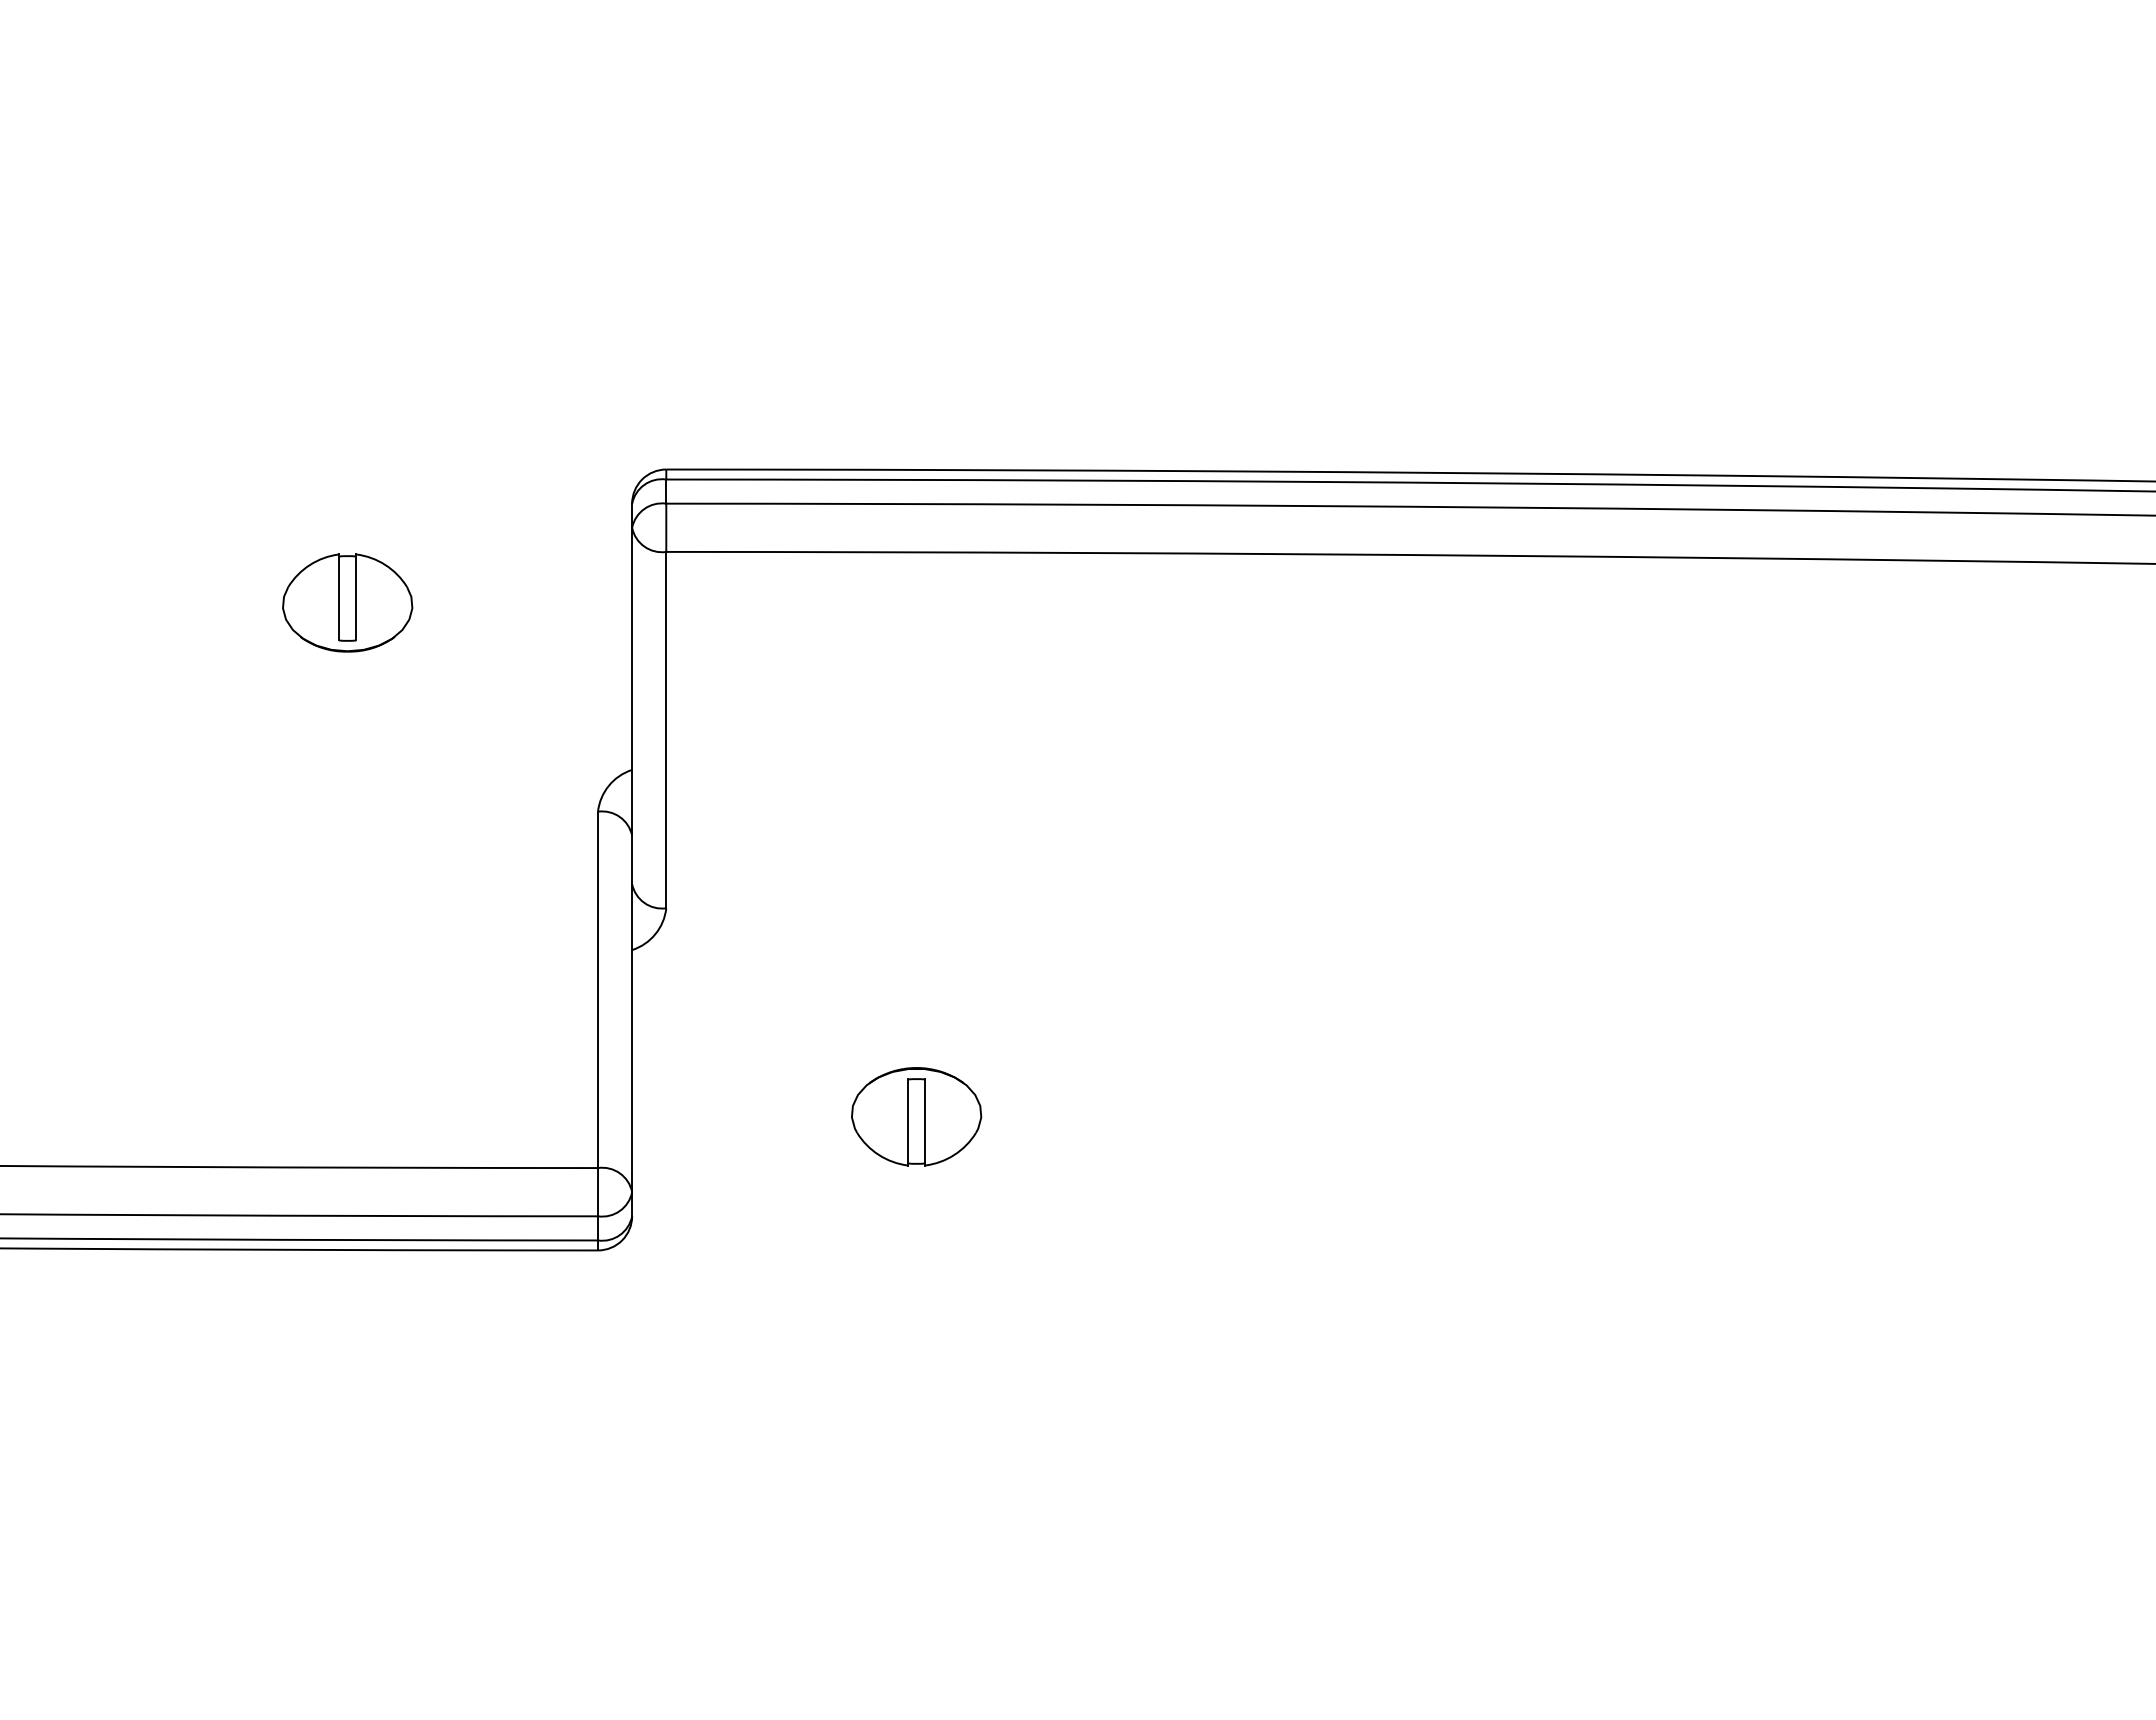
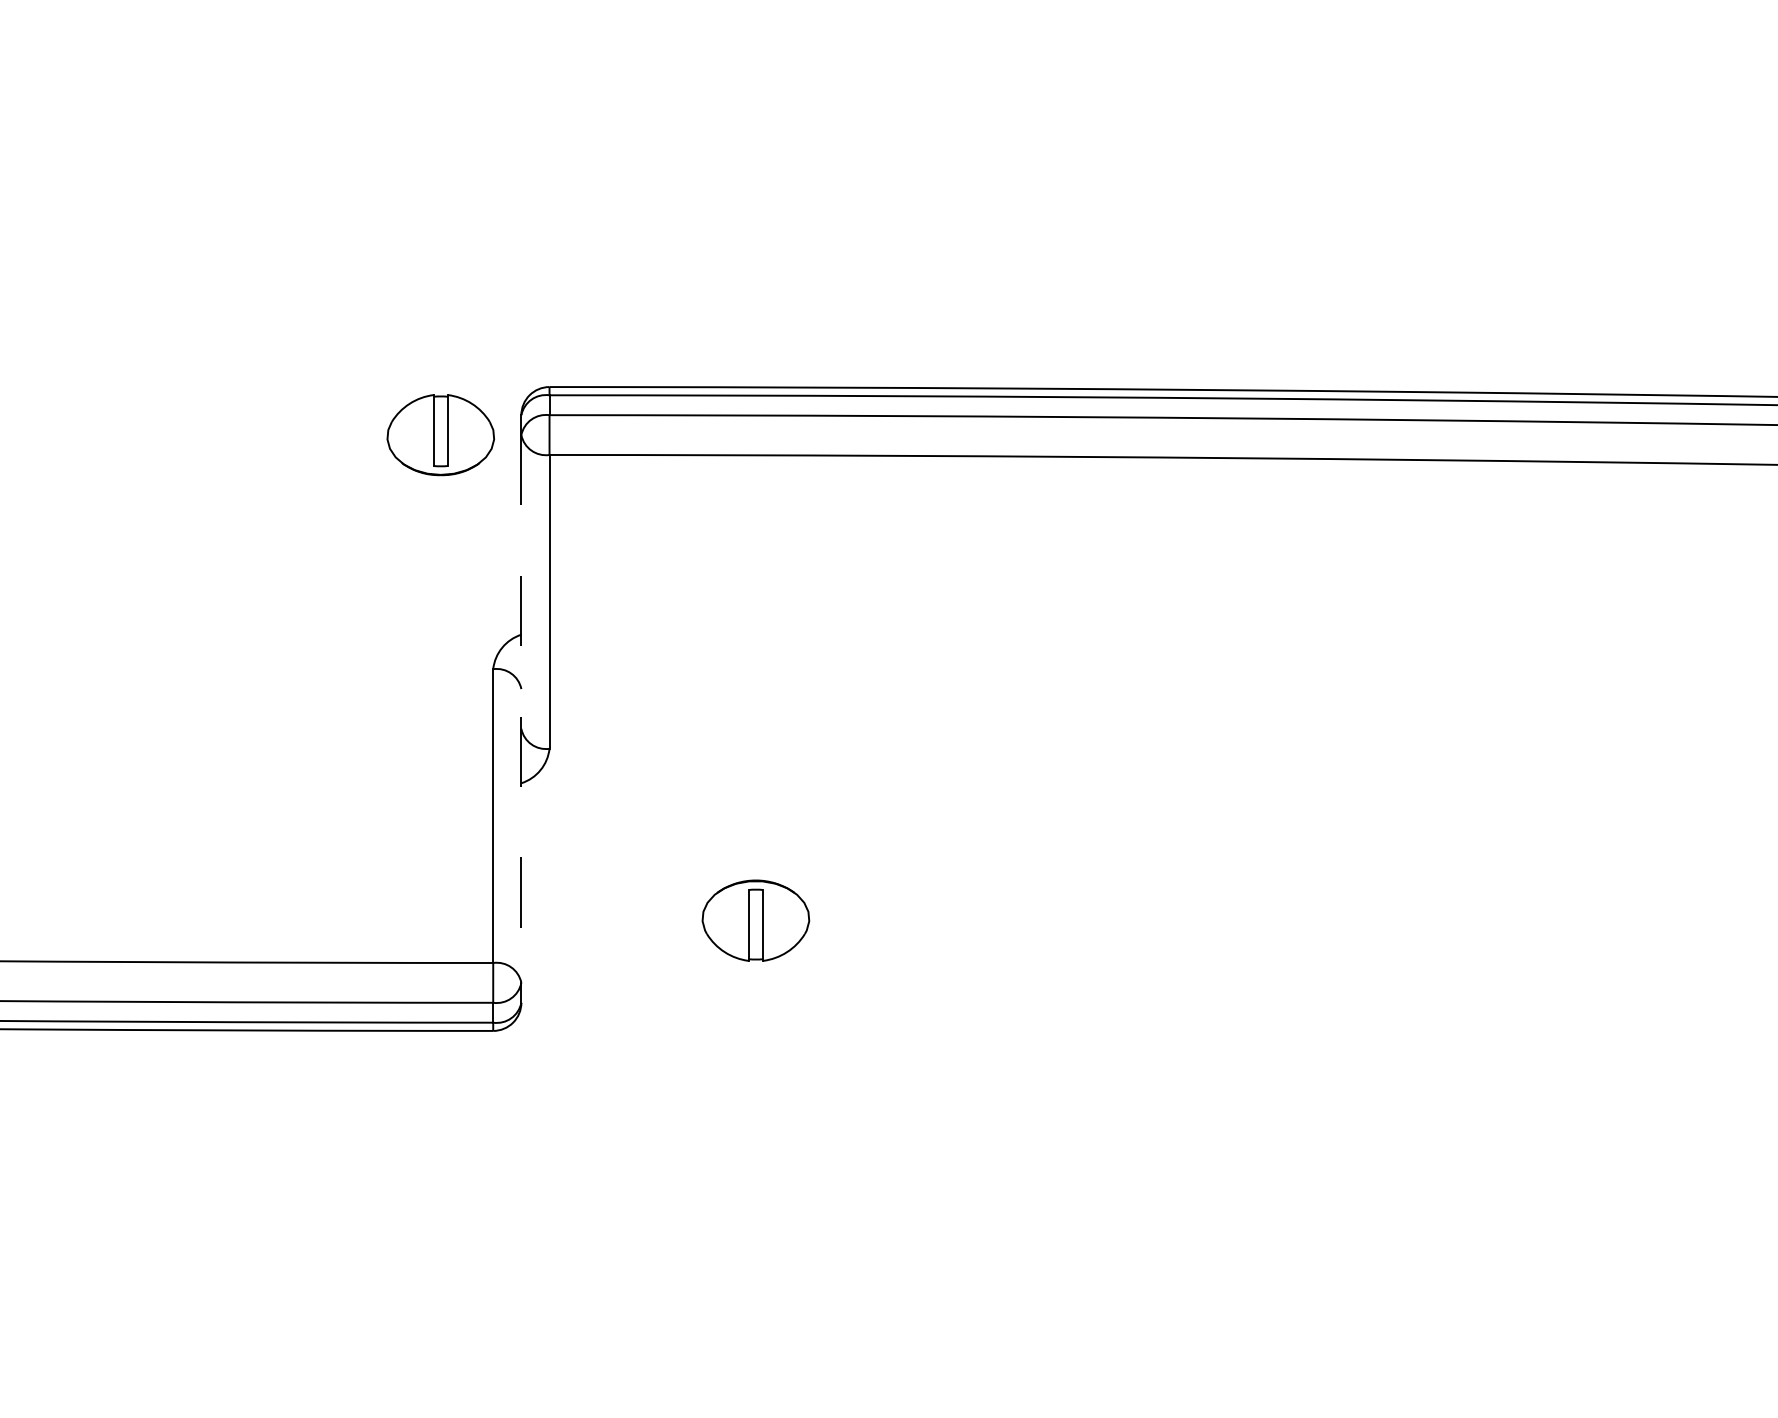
part: (347, 603) -> (440, 435), moved
line: (632, 860) -> (521, 709), solid -> dashed

